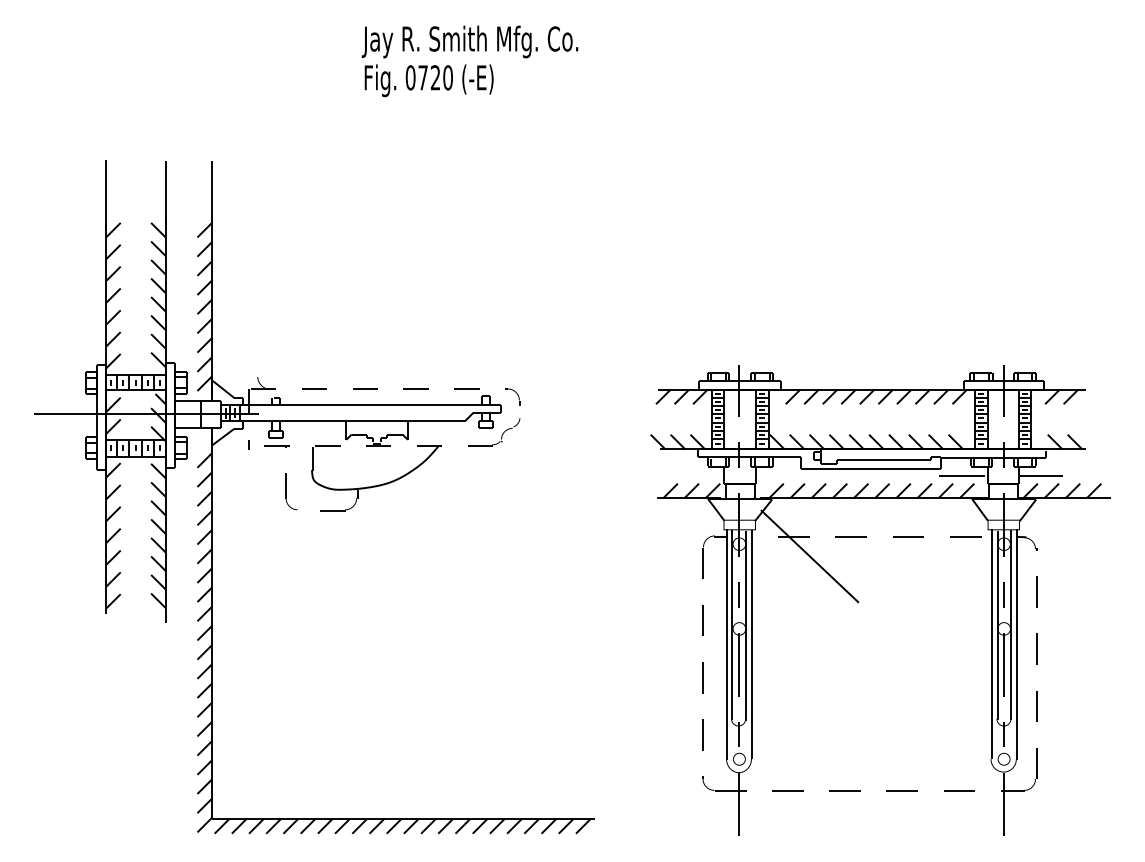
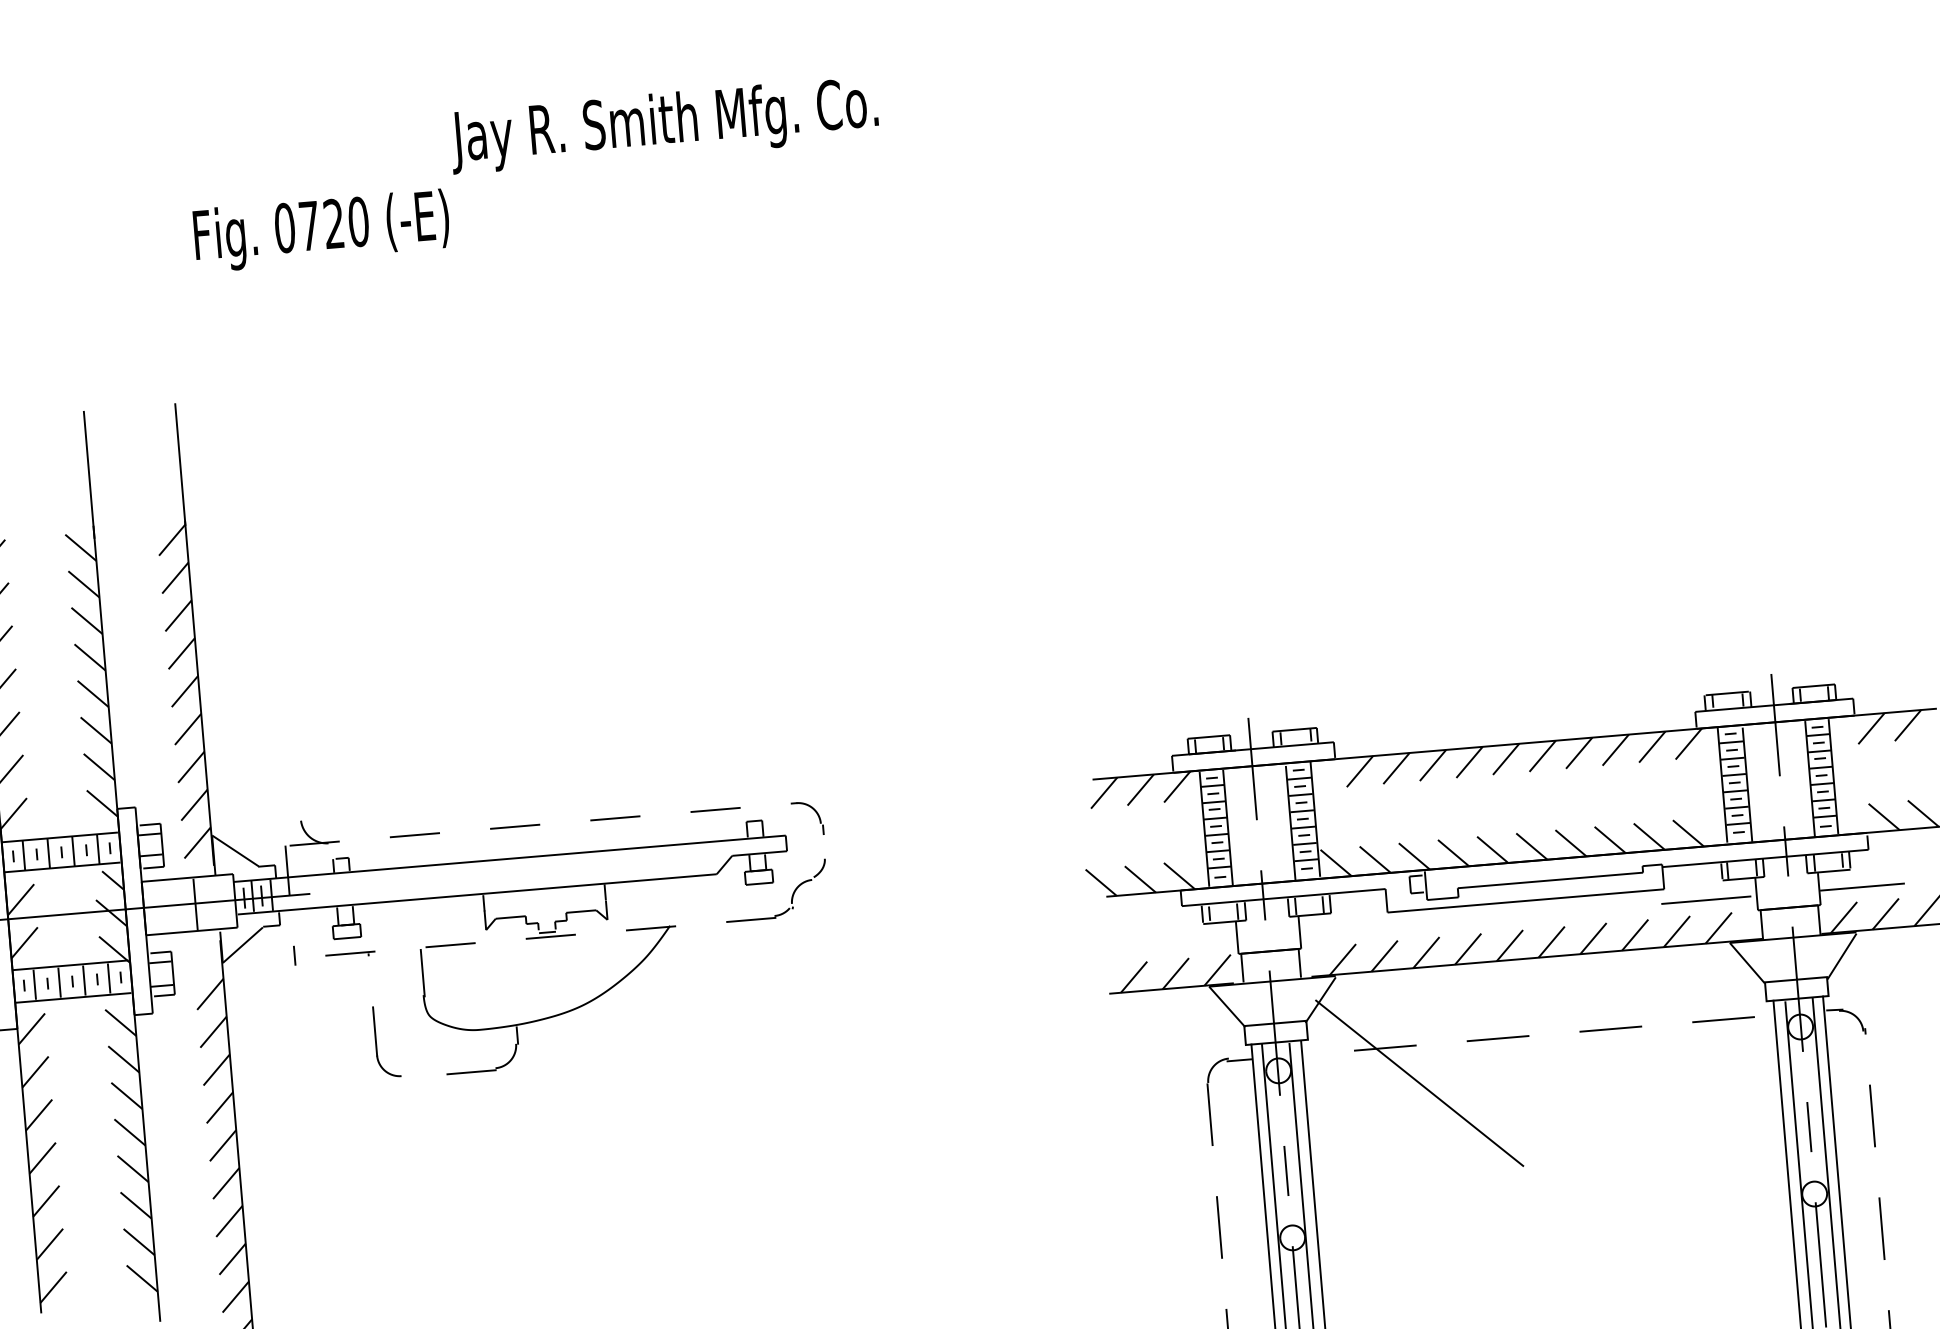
text: (428, 80) -> (320, 230), moved

